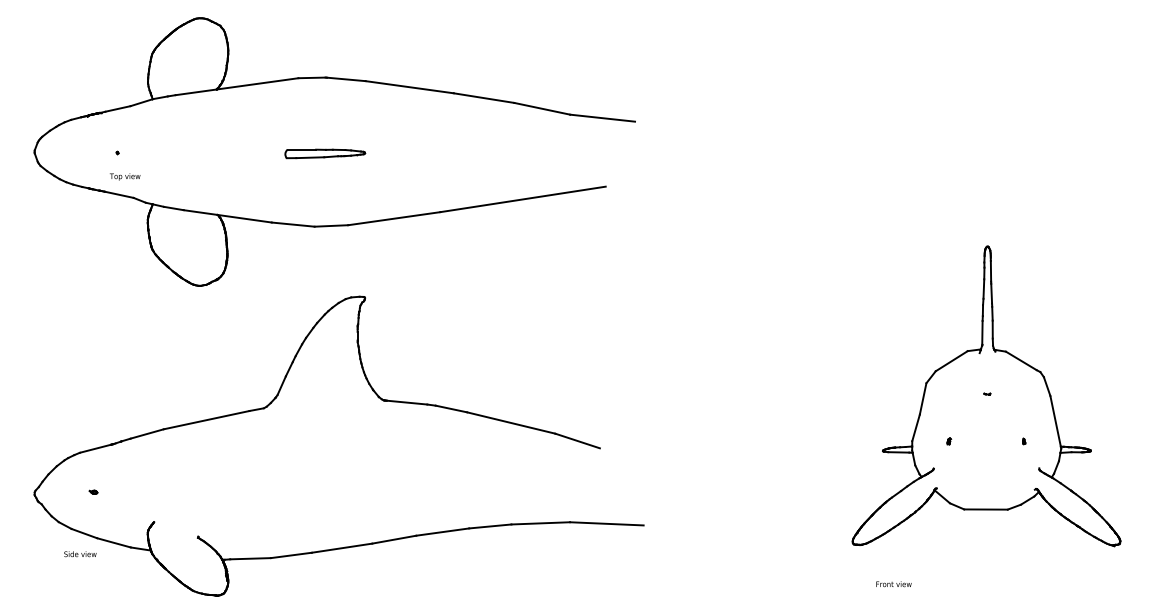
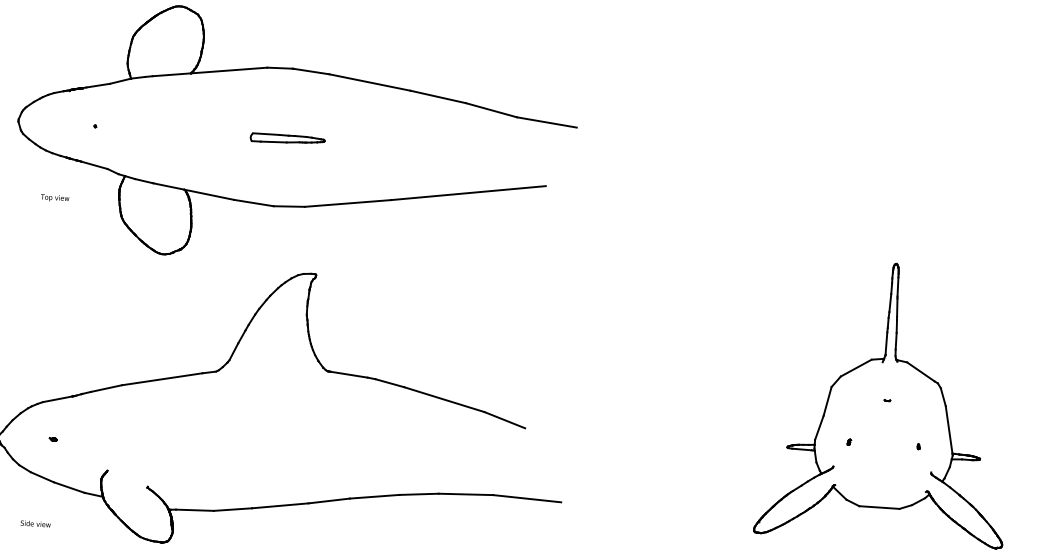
text: (125, 176) -> (55, 197), moved
text: (80, 554) -> (35, 524), moved

